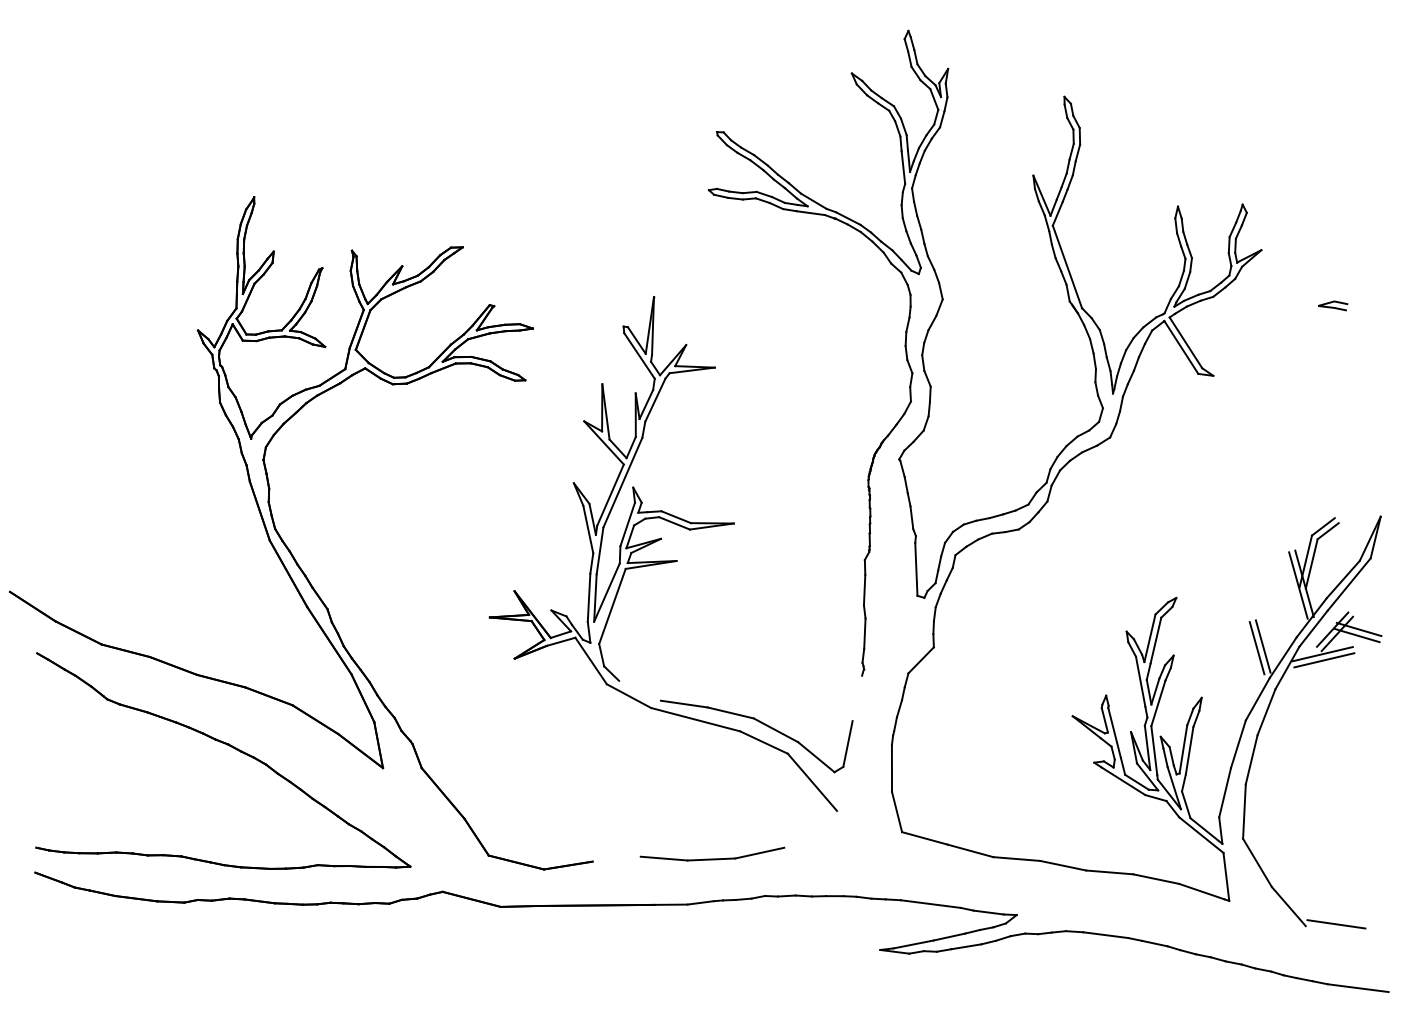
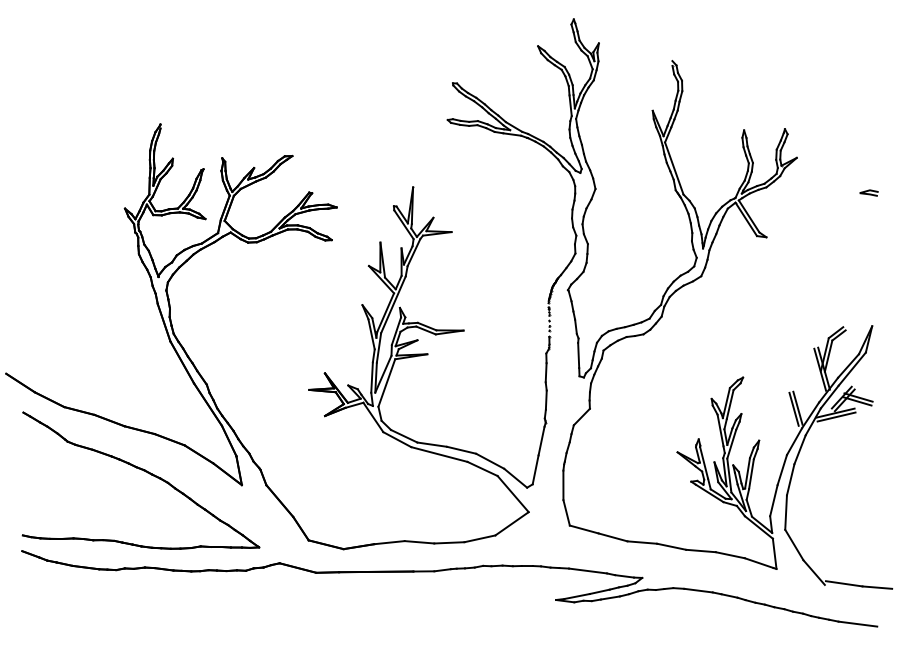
line: (1332, 303) -> (868, 191), moved
line: (640, 689) -> (404, 435), added
line: (857, 697) -> (541, 440), added
line: (809, 828) -> (511, 523), added
line: (616, 858) -> (389, 542), added
line: (1389, 930) -> (877, 587), added

